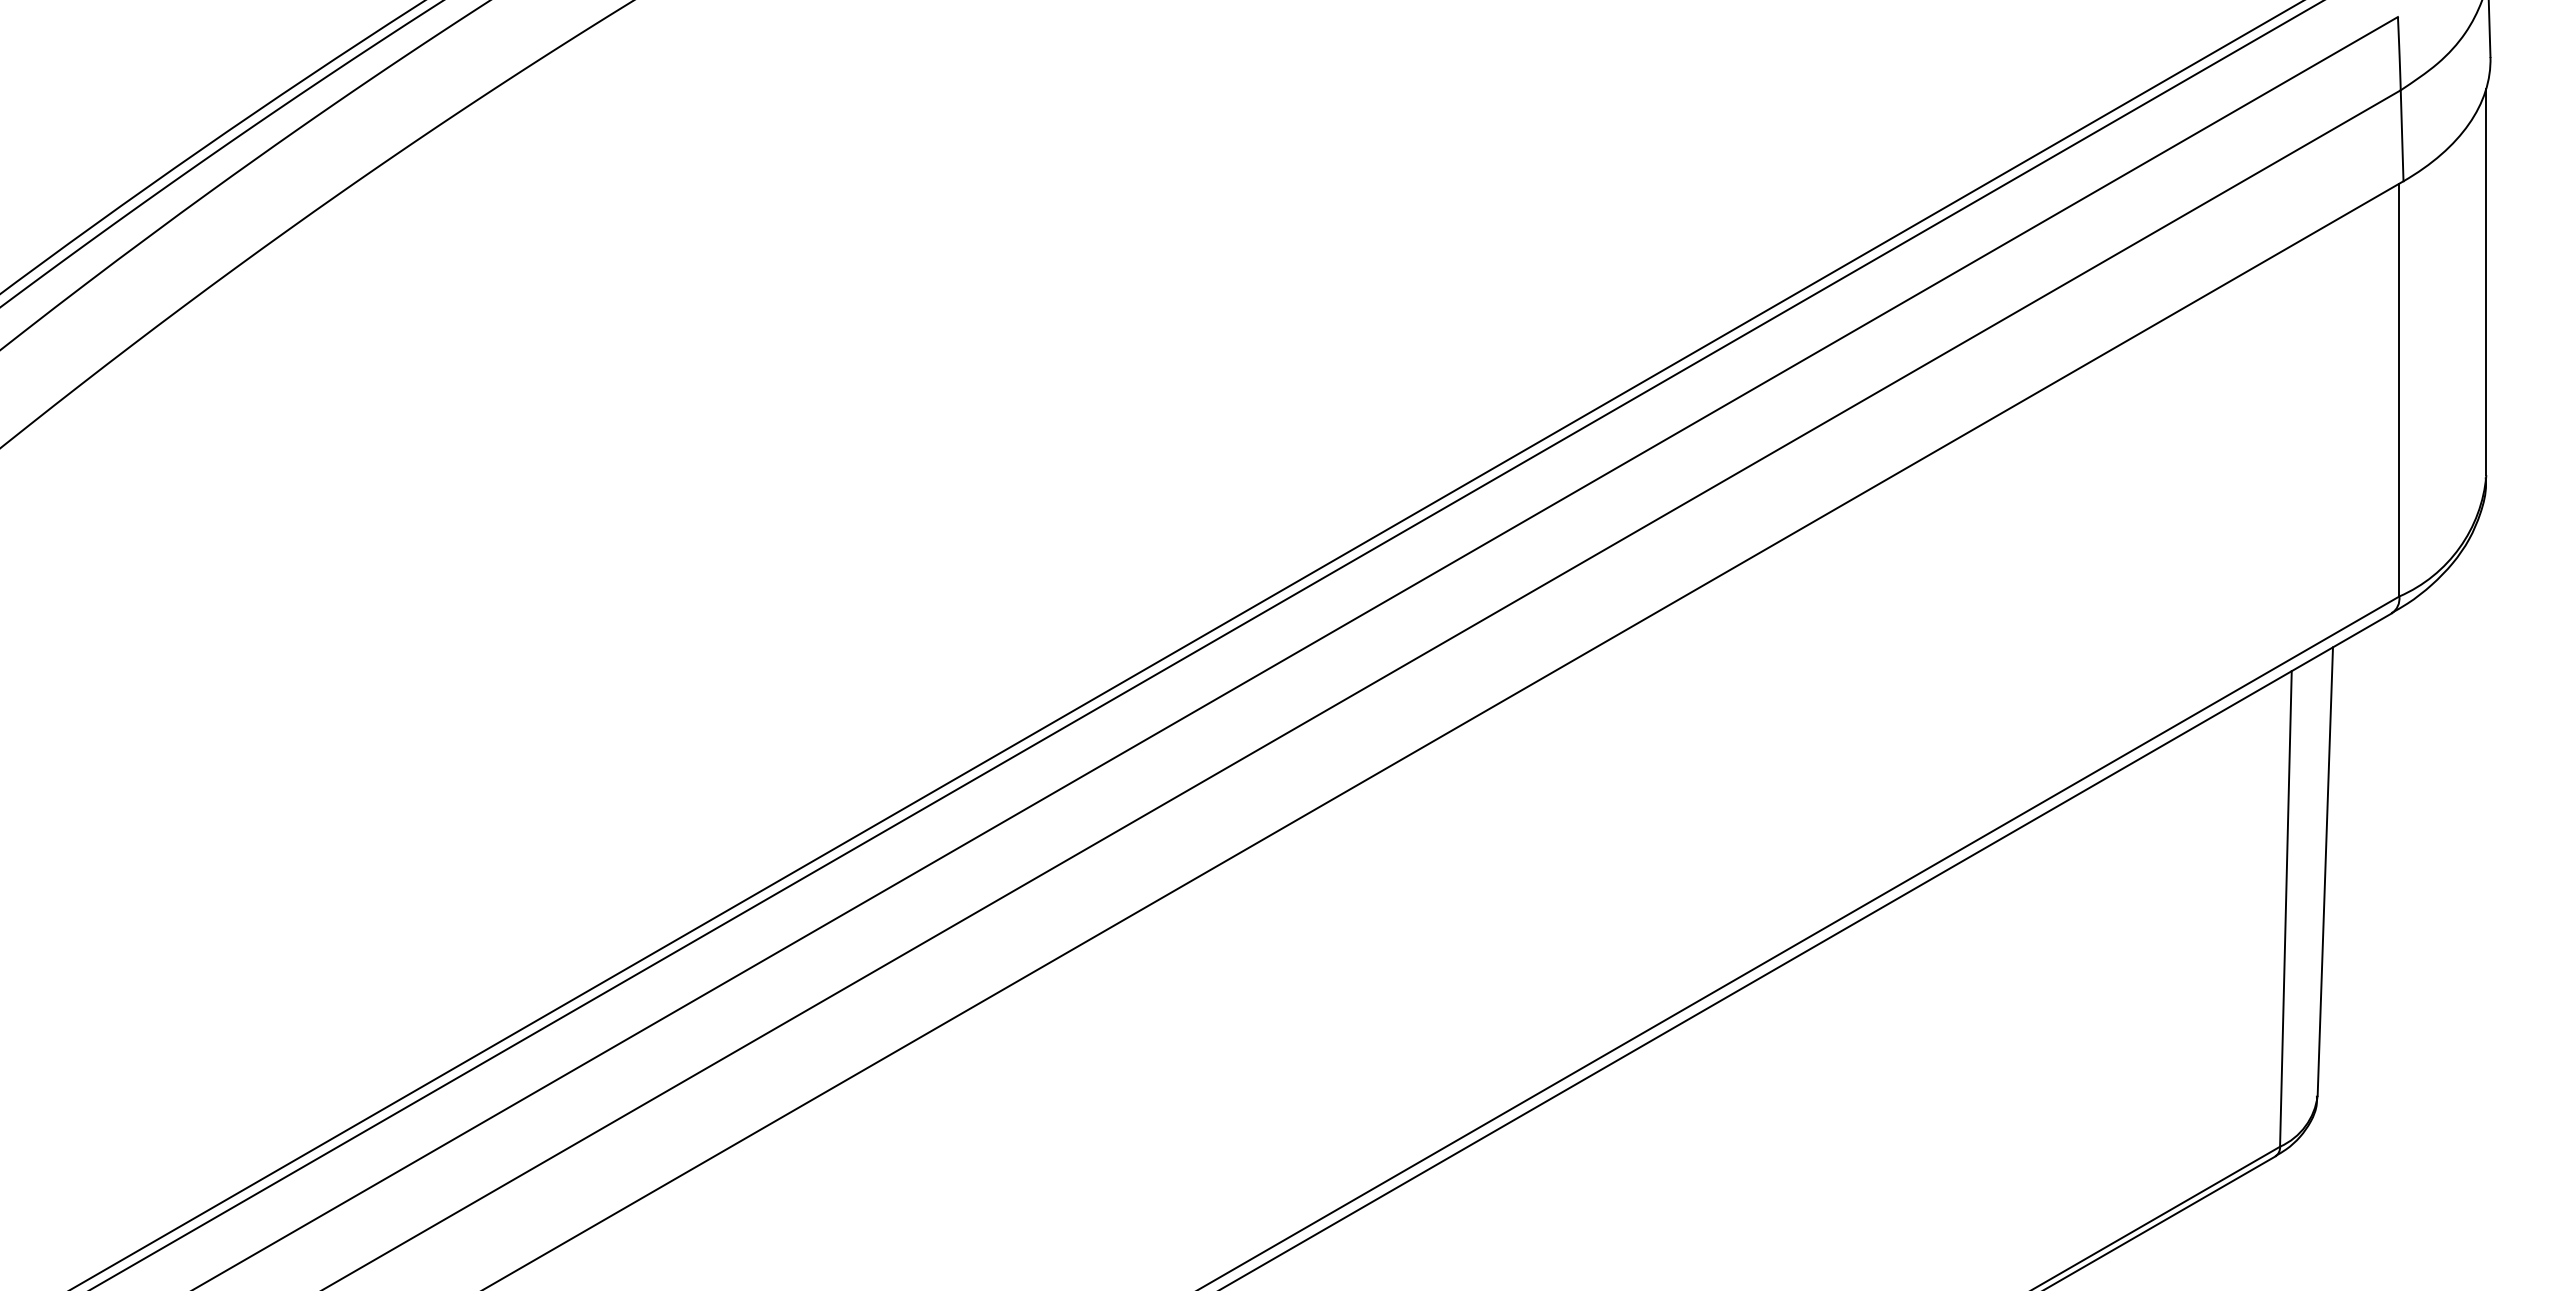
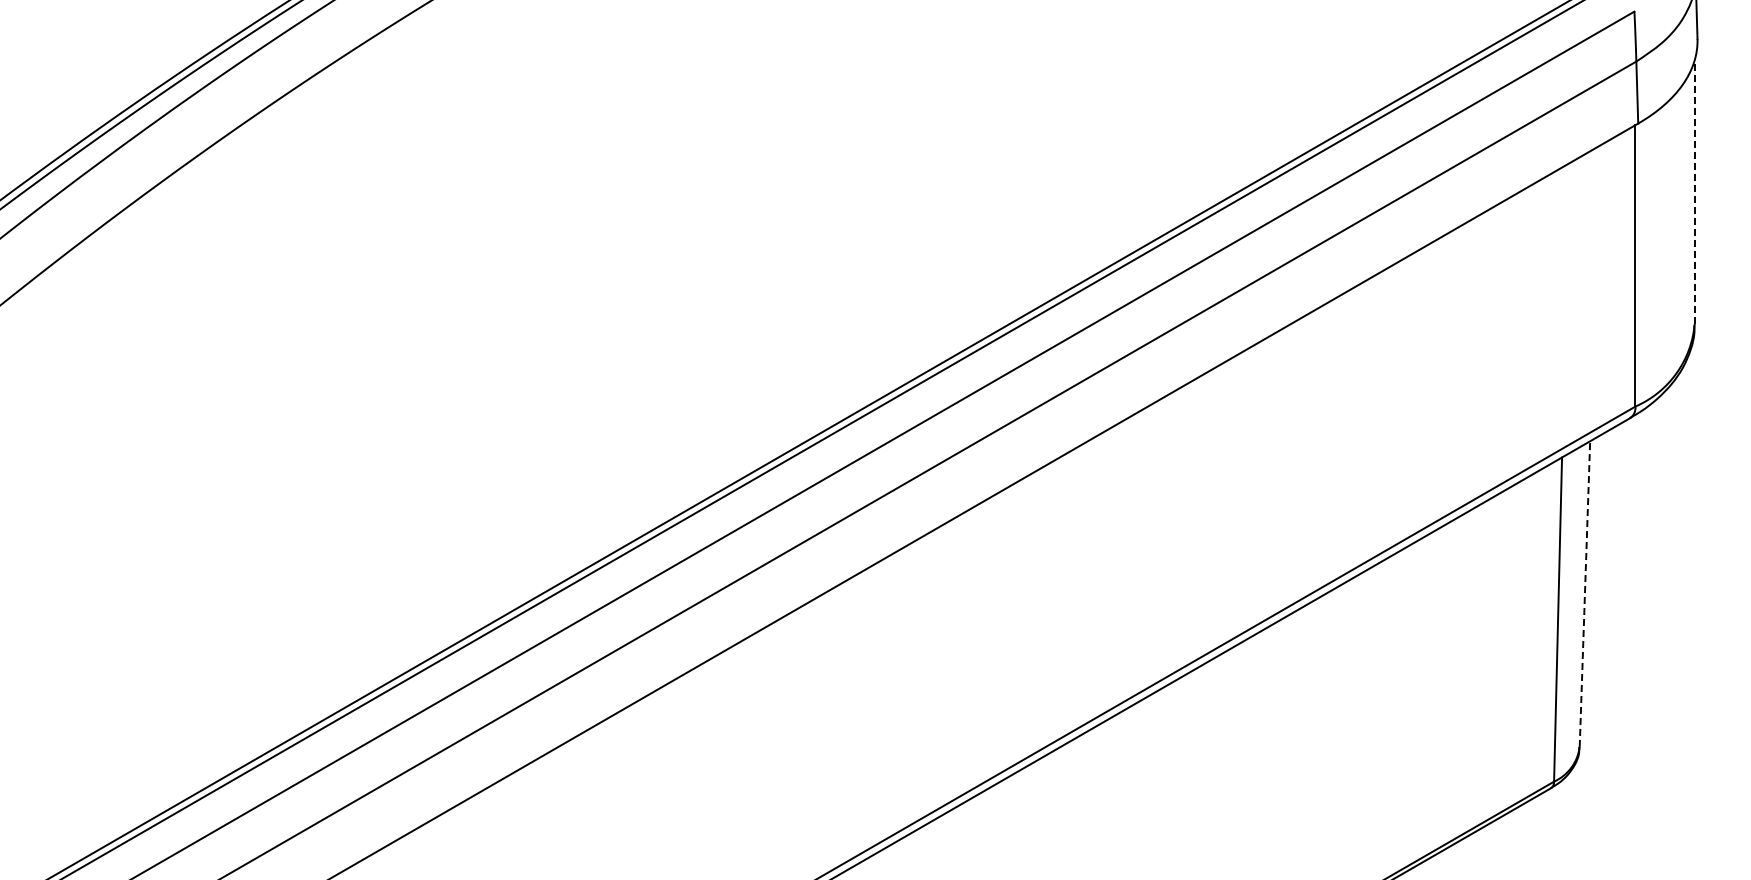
line: (2486, 282) -> (1694, 192), solid -> dashed
line: (2324, 872) -> (1584, 594), solid -> dashed

